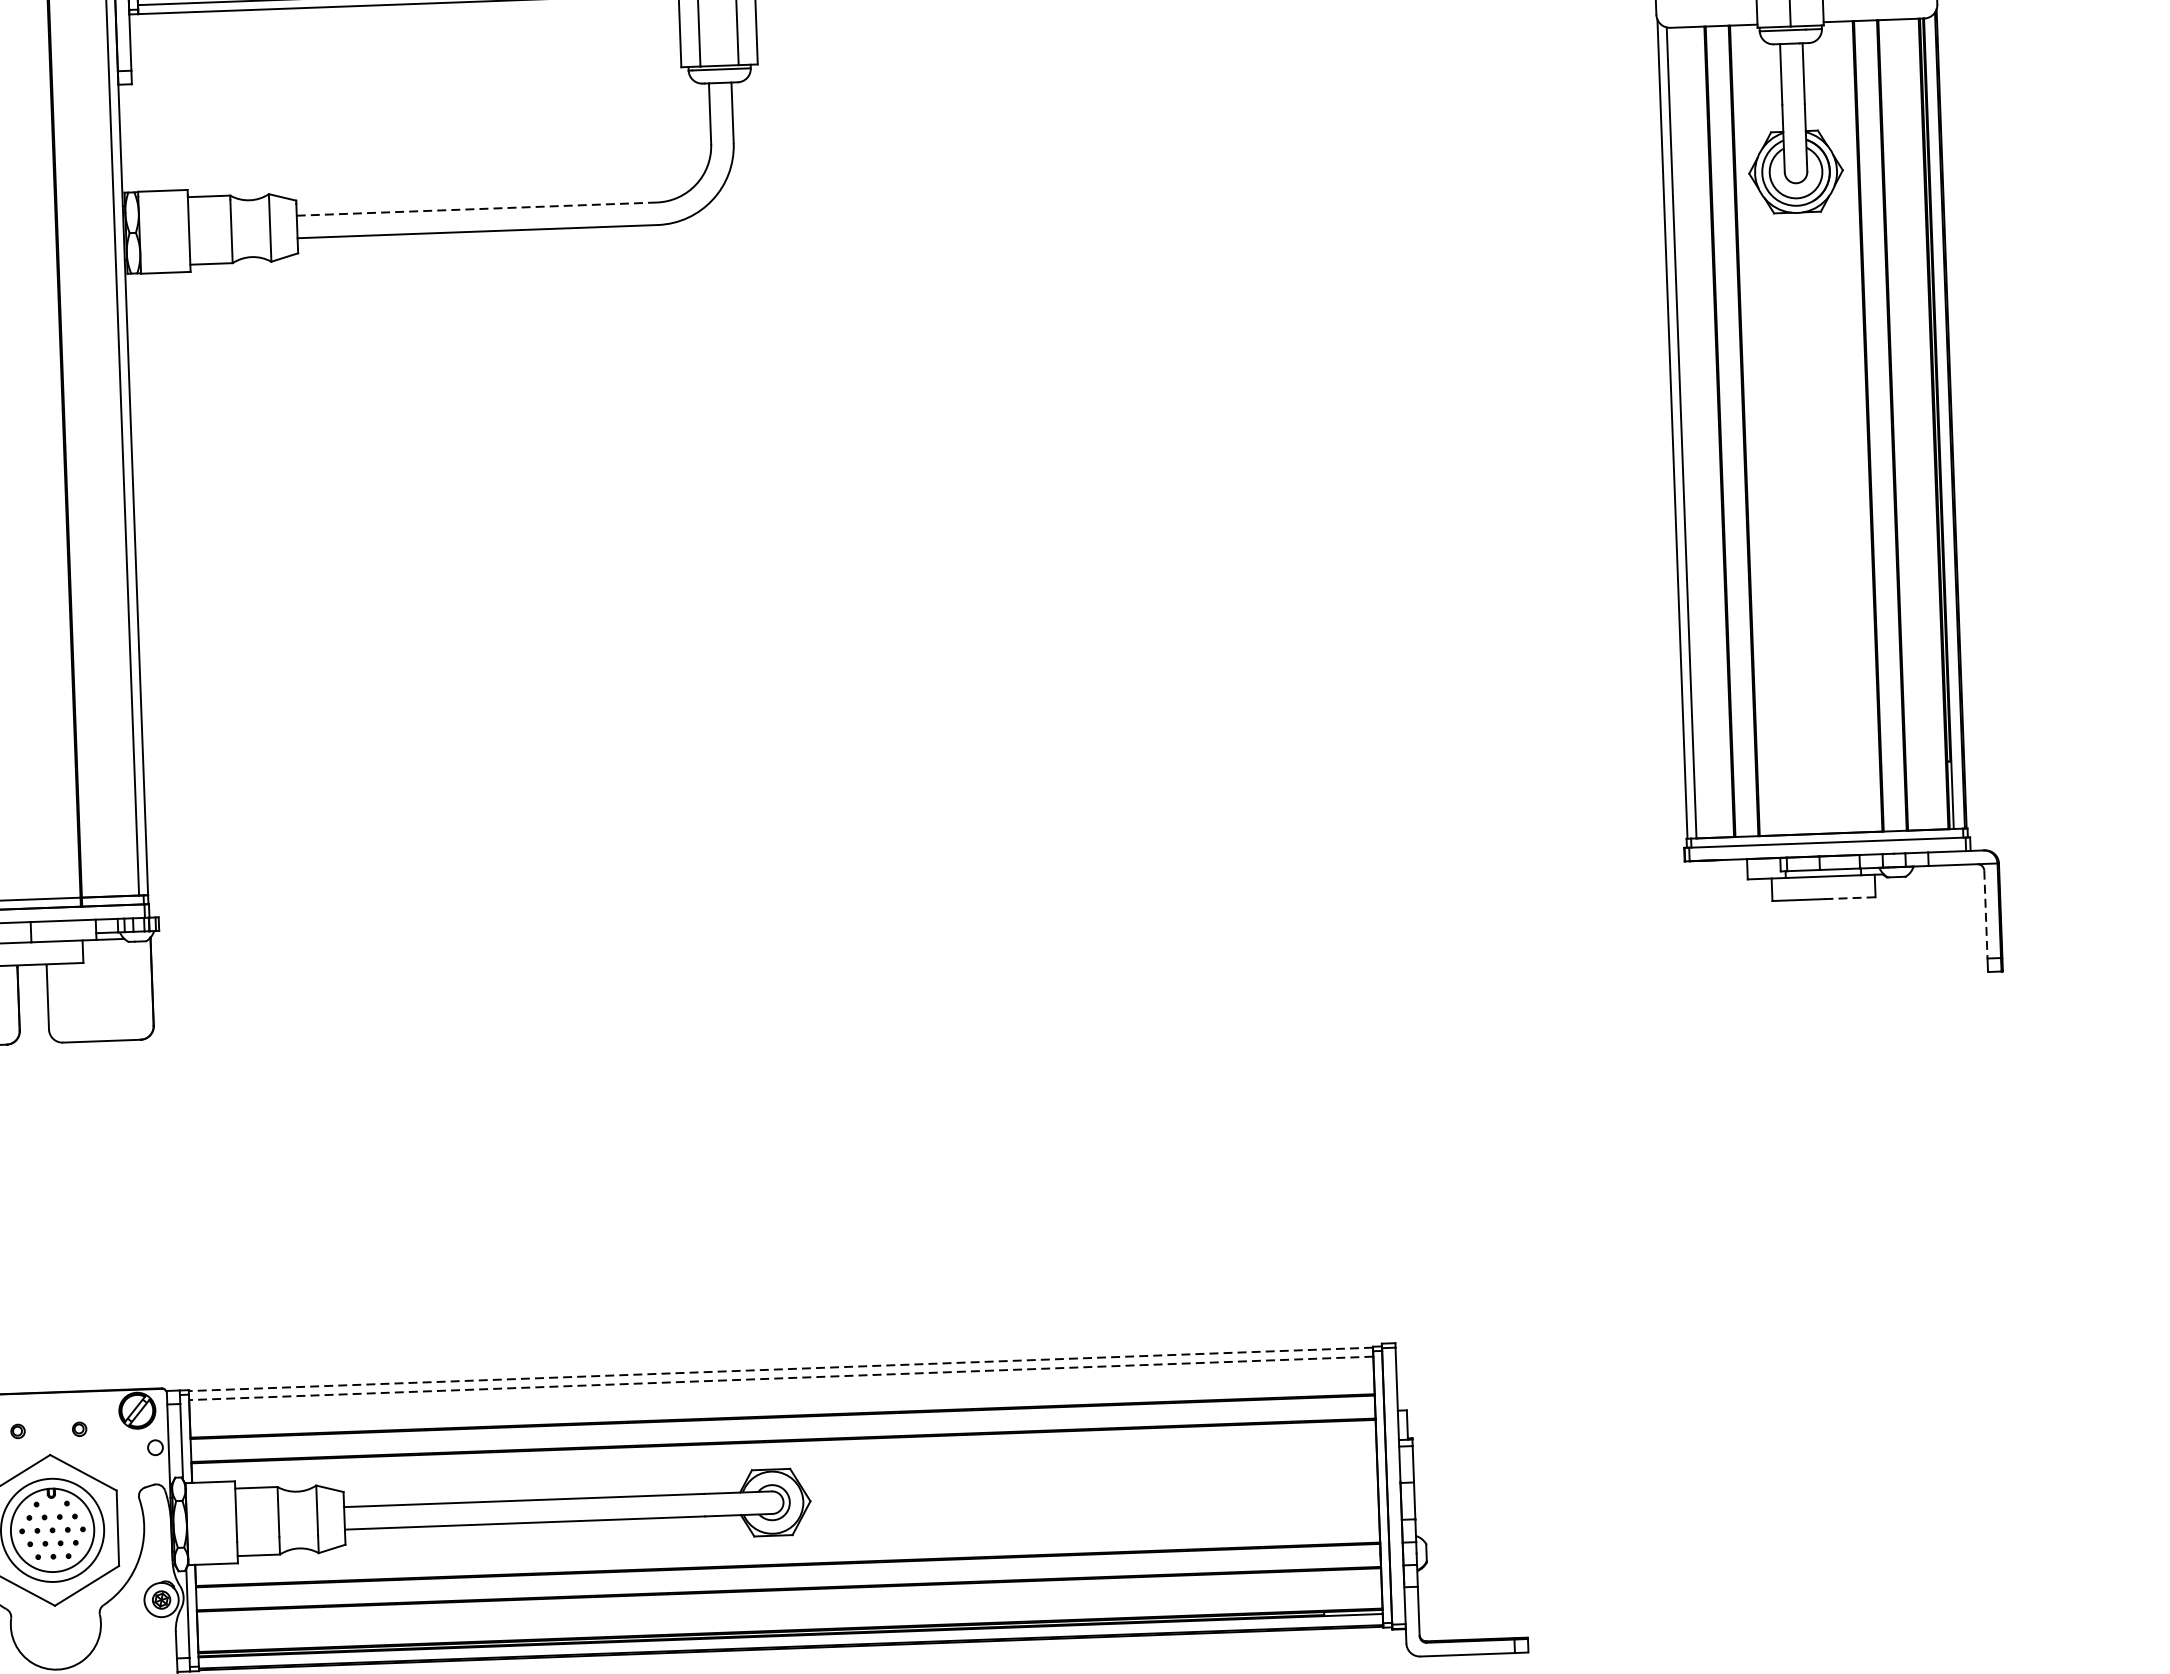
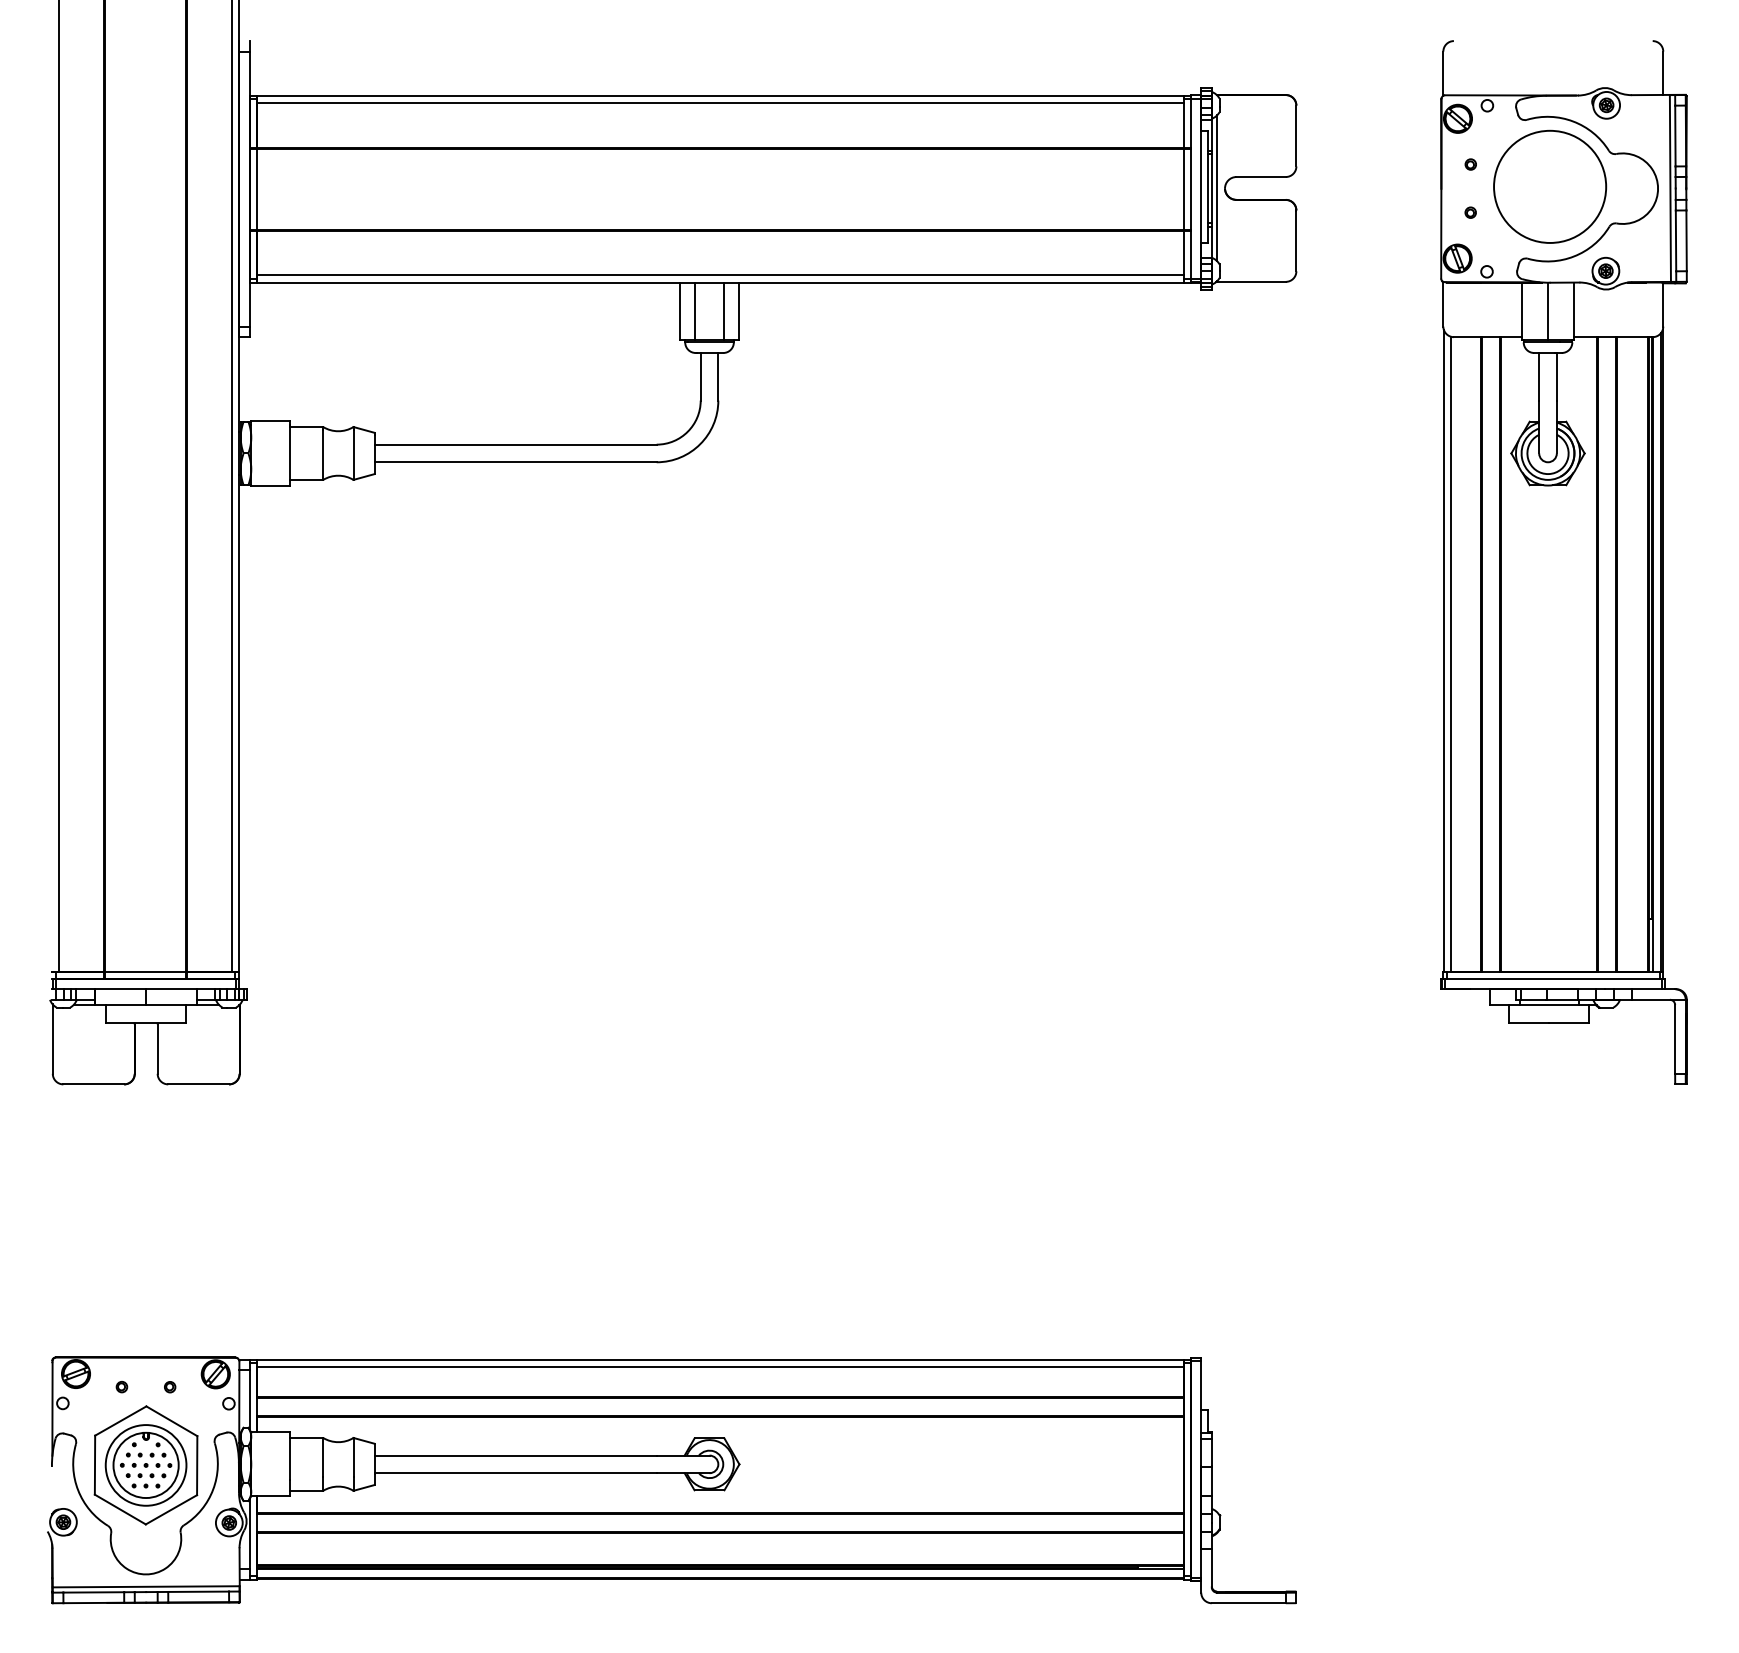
line: (476, 208) -> (515, 444), dashed -> solid
line: (1848, 897) -> (1568, 1022), dashed -> solid
line: (1986, 914) -> (1675, 1039), dashed -> solid
line: (780, 1369) -> (719, 1360), dashed -> solid
line: (780, 1378) -> (719, 1367), dashed -> solid

